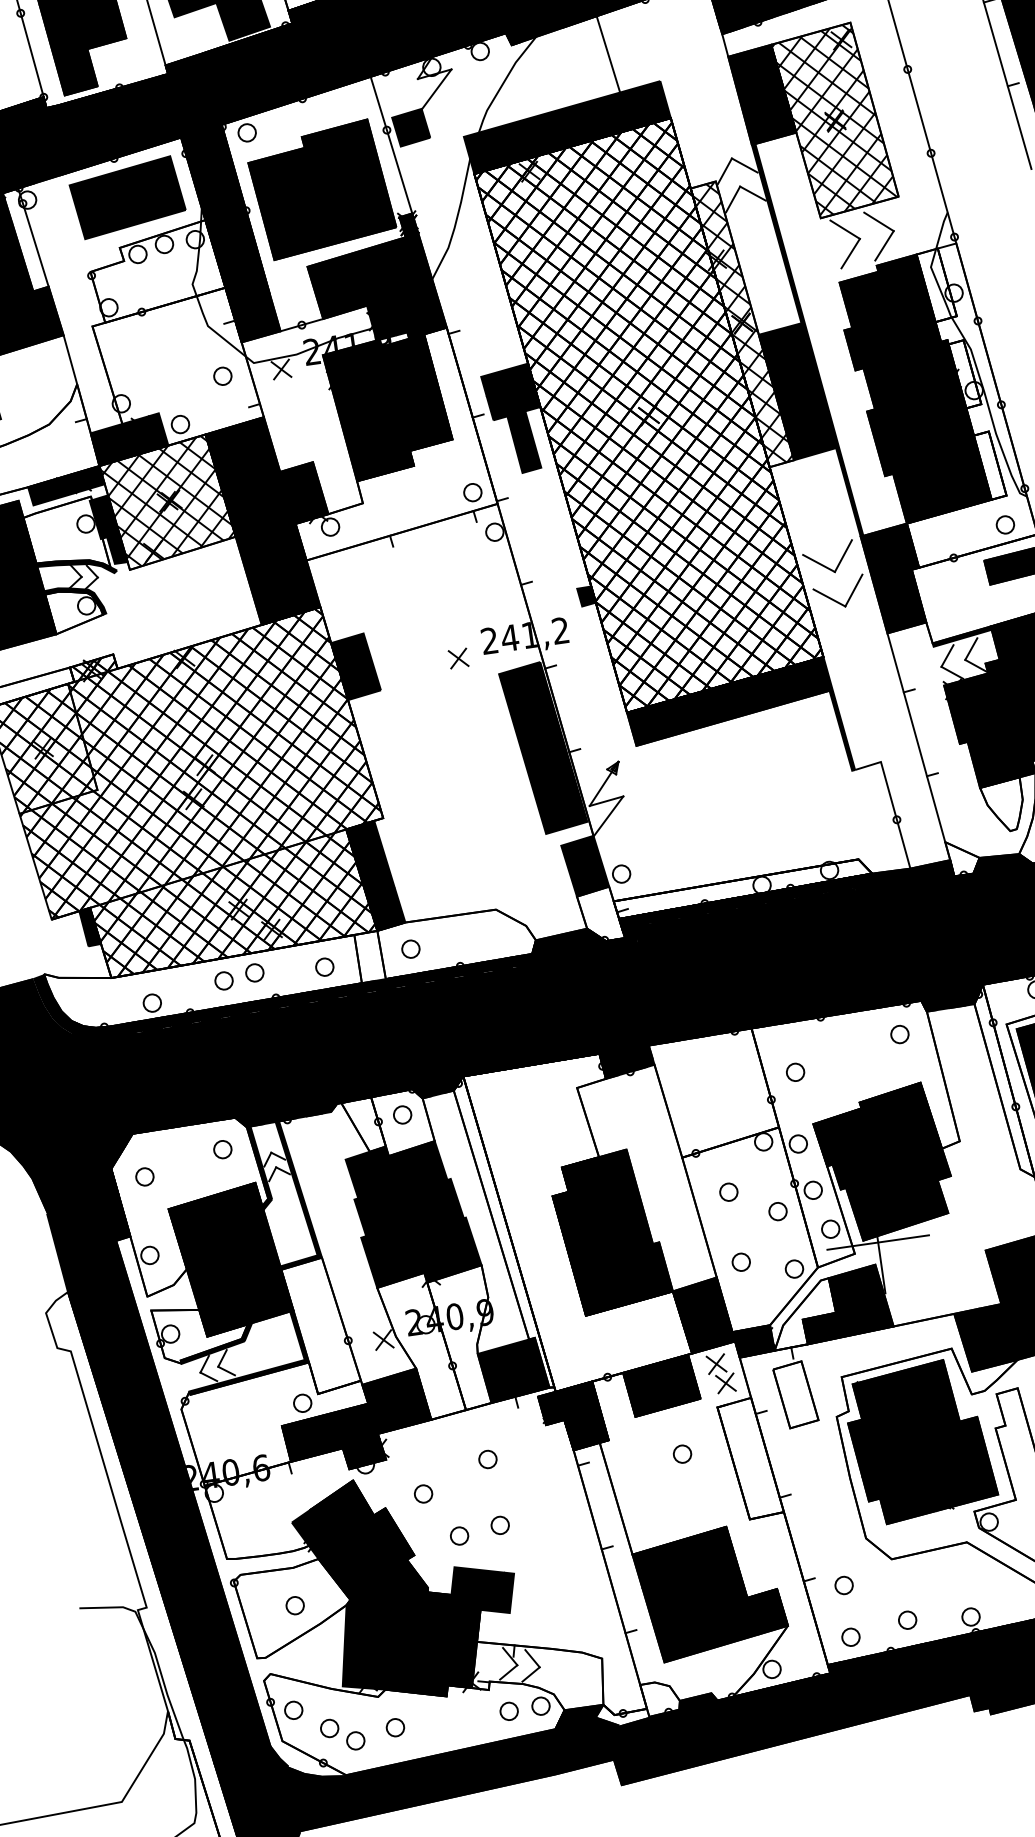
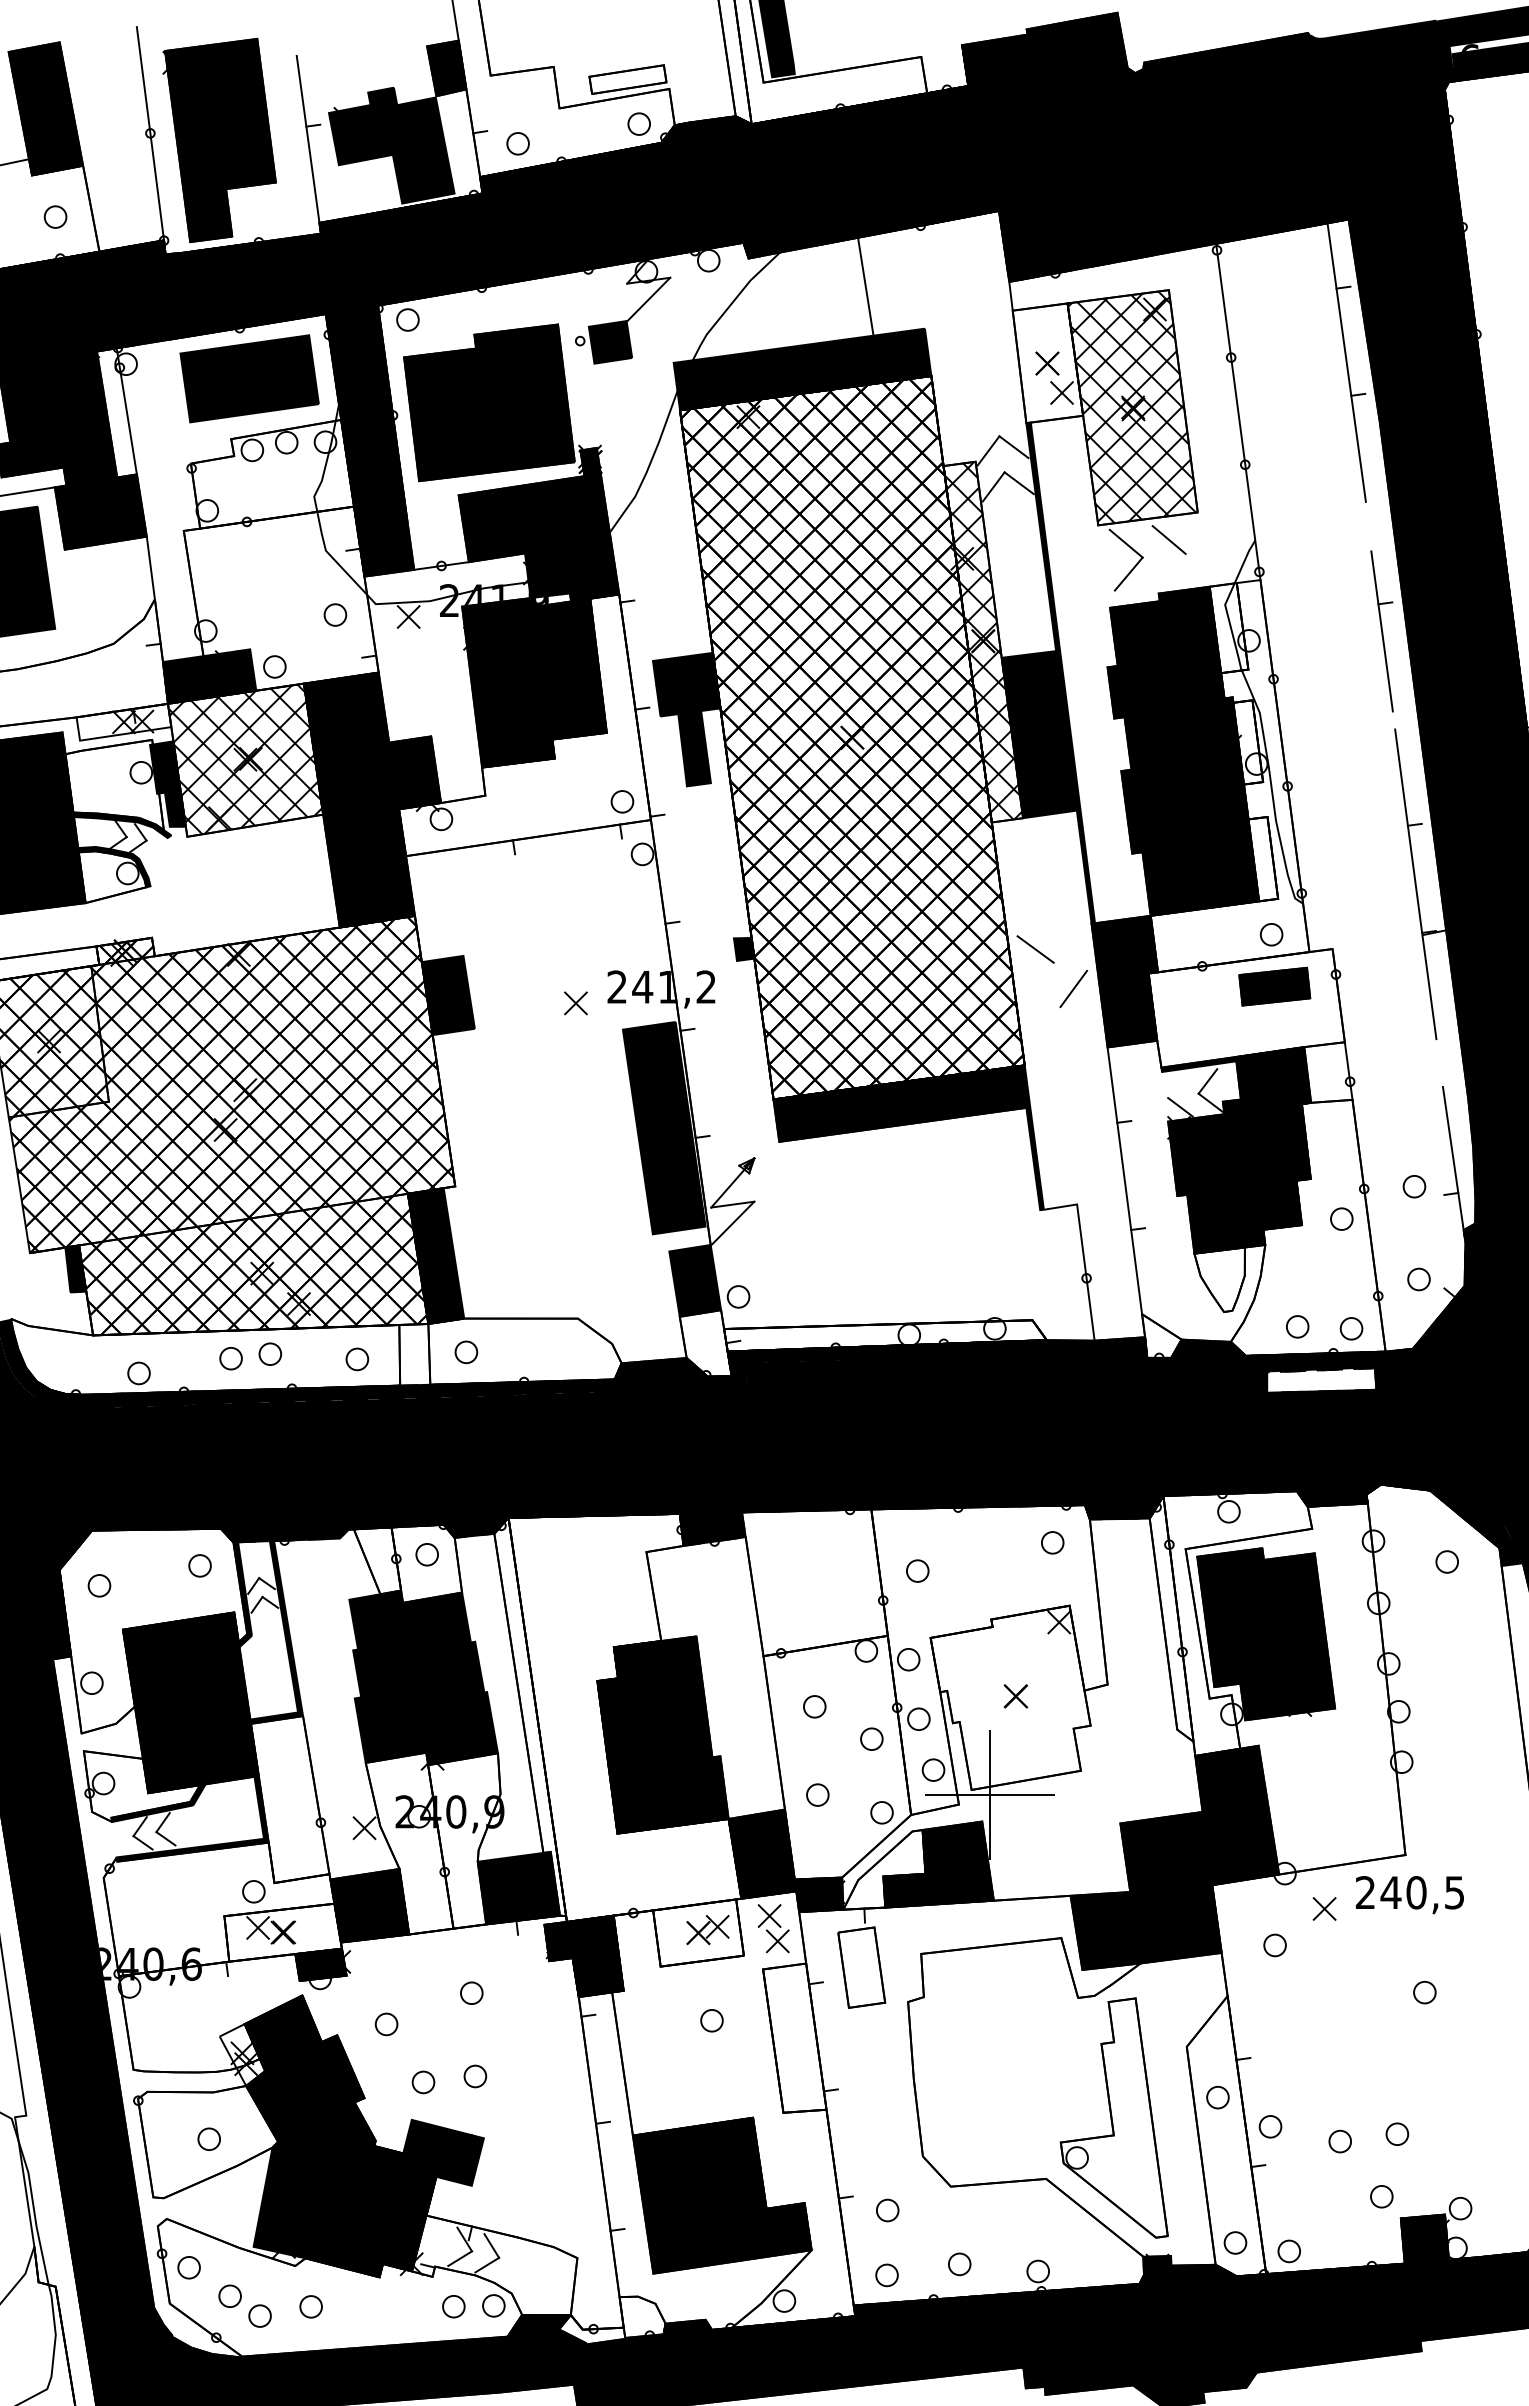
fill: (761, 94) -> (1047, 363), removed
line: (390, 144) -> (582, 359), removed
line: (884, 245) -> (1171, 569), removed
fill: (66, 485) -> (123, 721), removed
line: (843, 555) -> (1066, 944), removed
line: (829, 597) -> (1042, 993), removed
line: (947, 655) -> (1177, 1085), removed
fill: (883, 1162) -> (1010, 1697), removed
fill: (661, 1385) -> (698, 1932), removed
fill: (330, 1432) -> (282, 1932), removed
part: (920, 1441) -> (1006, 2046), removed
fill: (312, 1534) -> (242, 2054), removed

